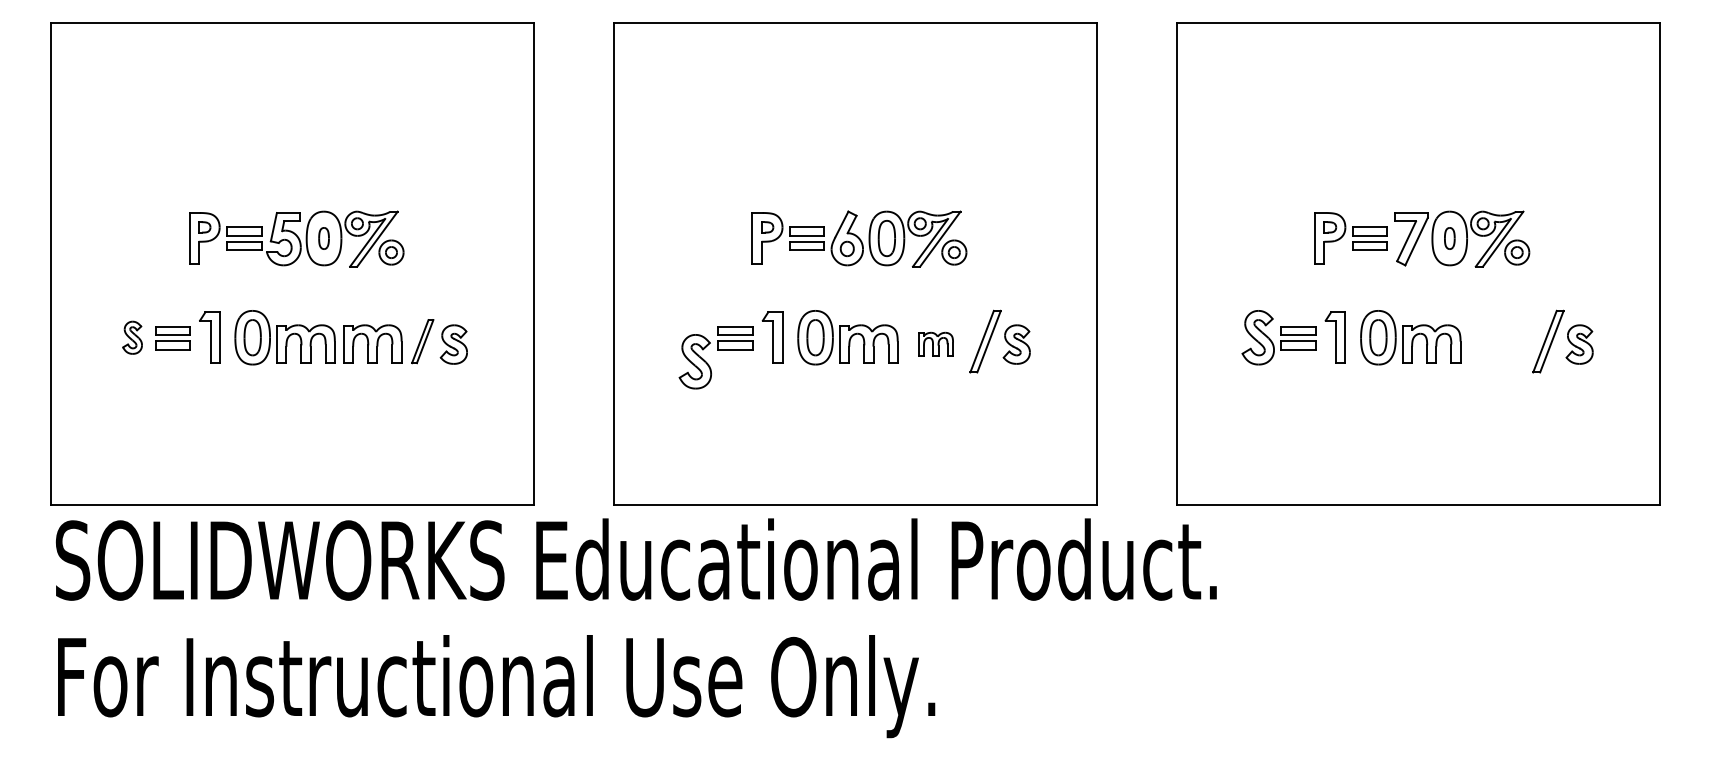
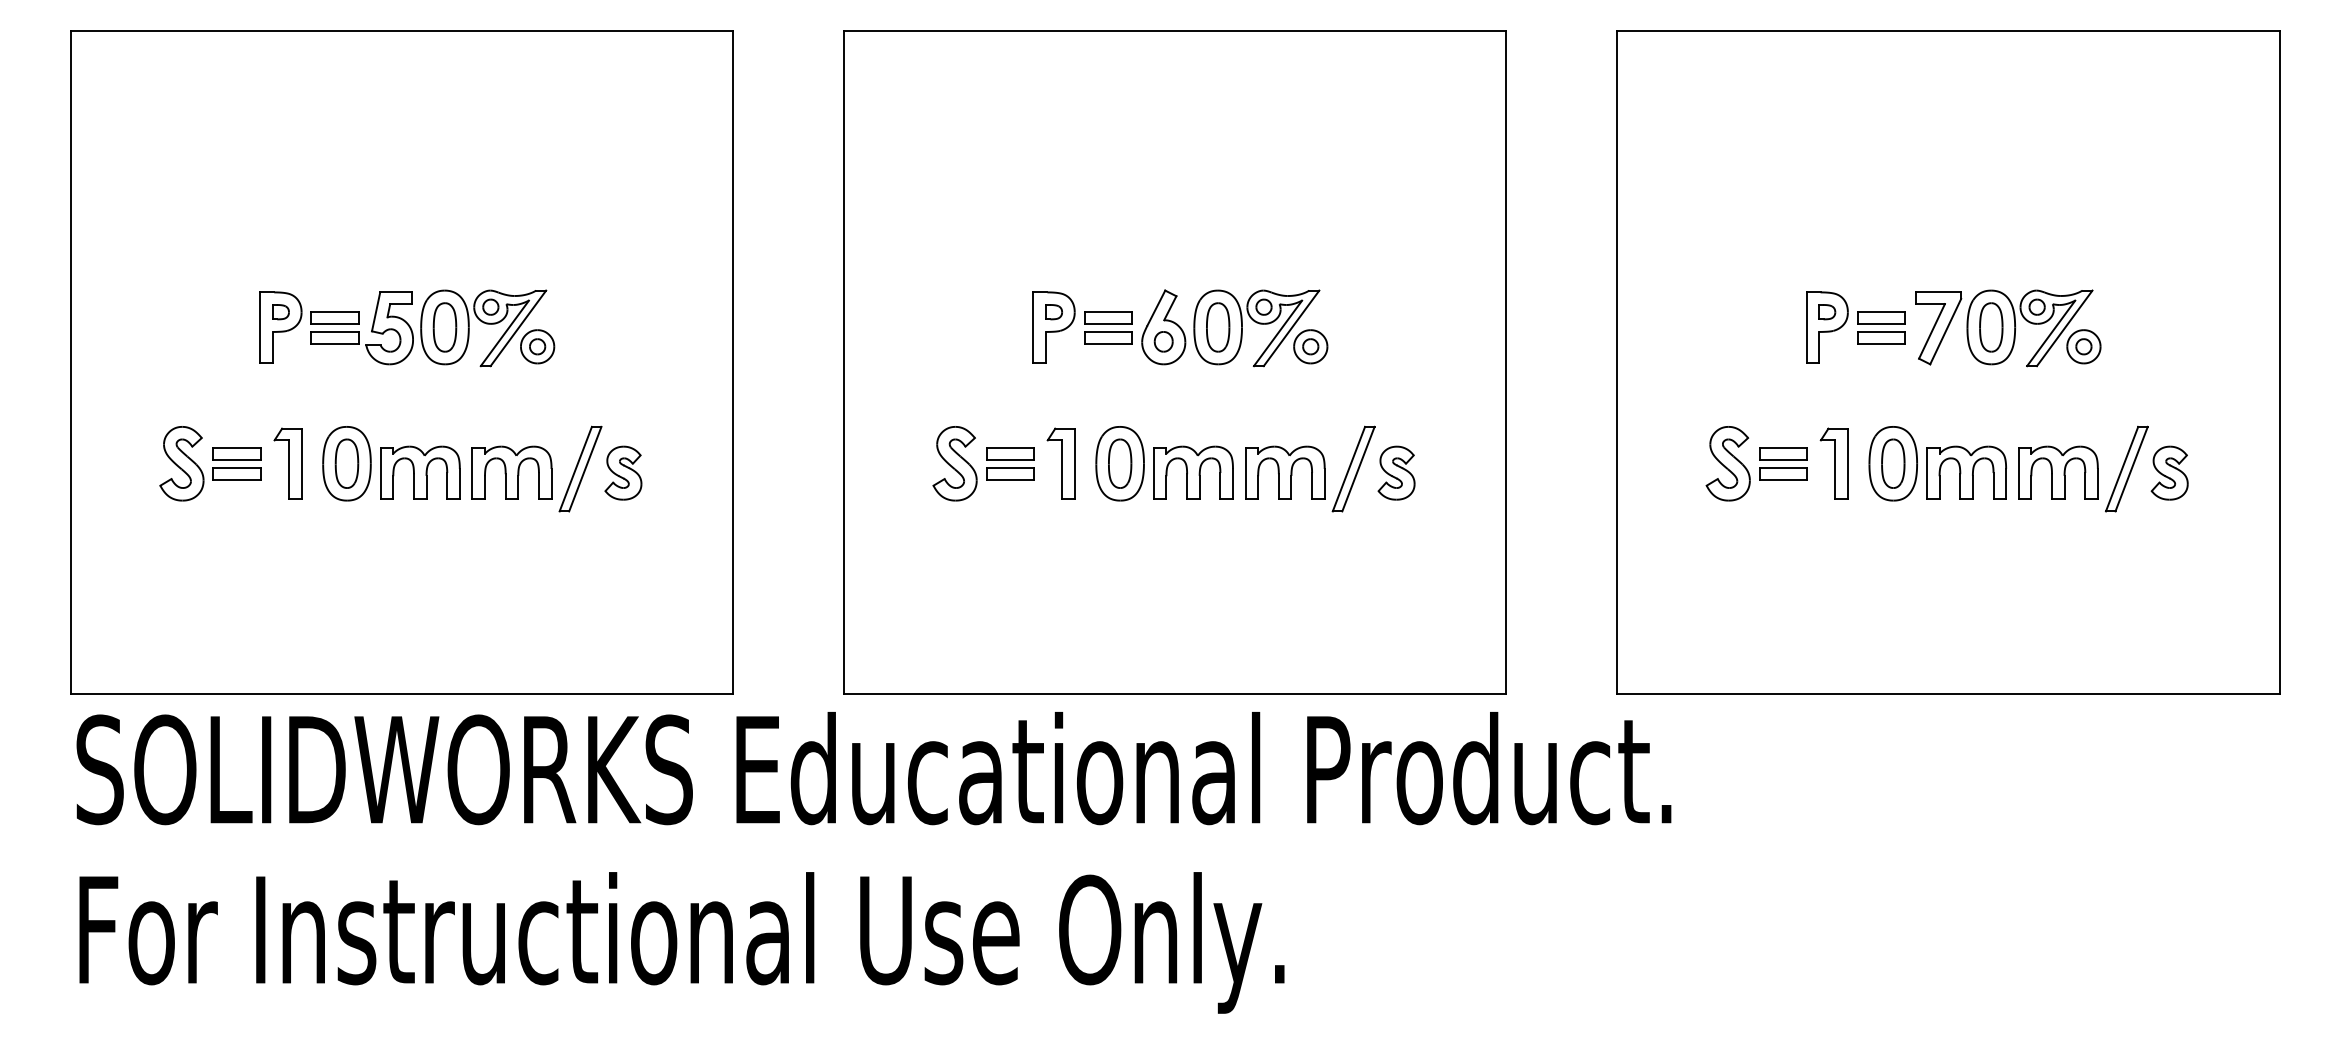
part: (323, 238) -> (444, 327), size x1.67
part: (1449, 238) -> (1991, 327), size x1.67
part: (132, 337) -> (181, 463), size x1.67
part: (422, 341) -> (580, 468), size x1.43
part: (935, 344) -> (1285, 472), size x1.67
part: (1498, 344) -> (2058, 472), added
part: (694, 361) -> (954, 463), moved

